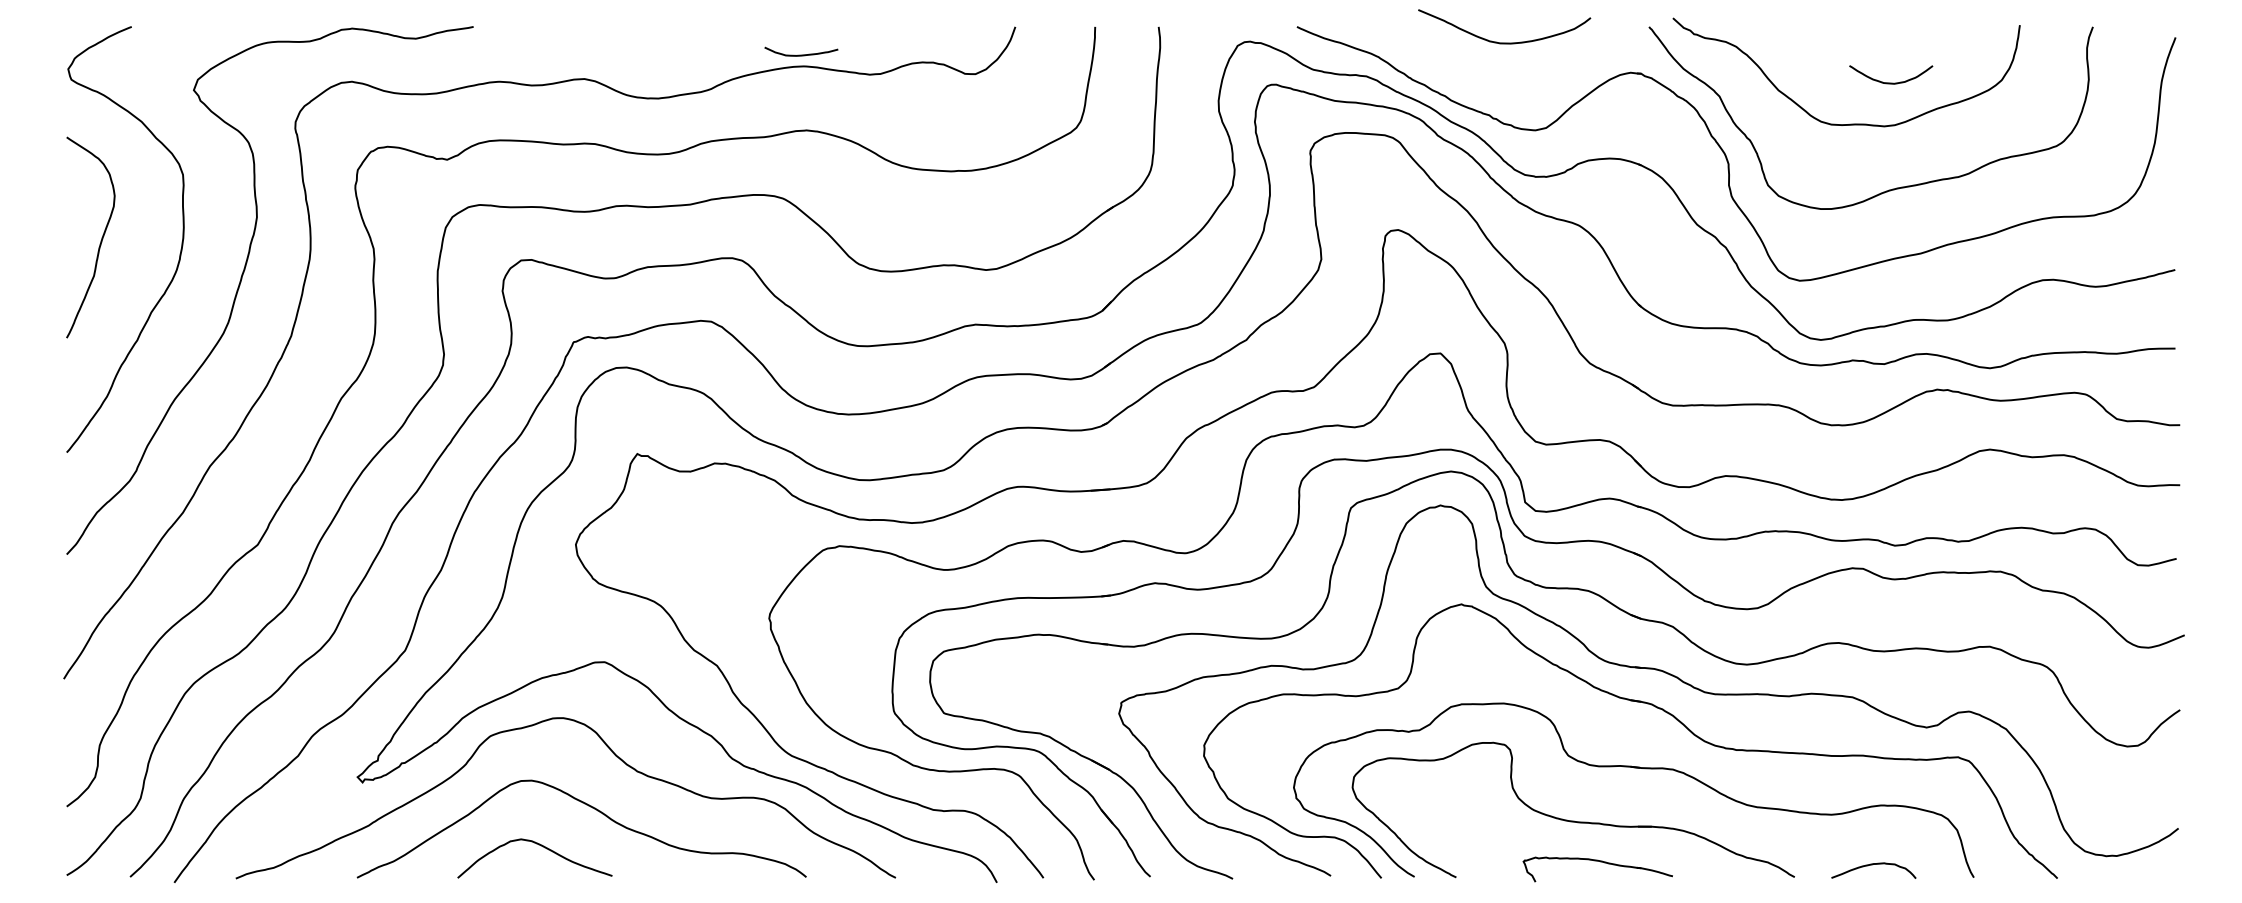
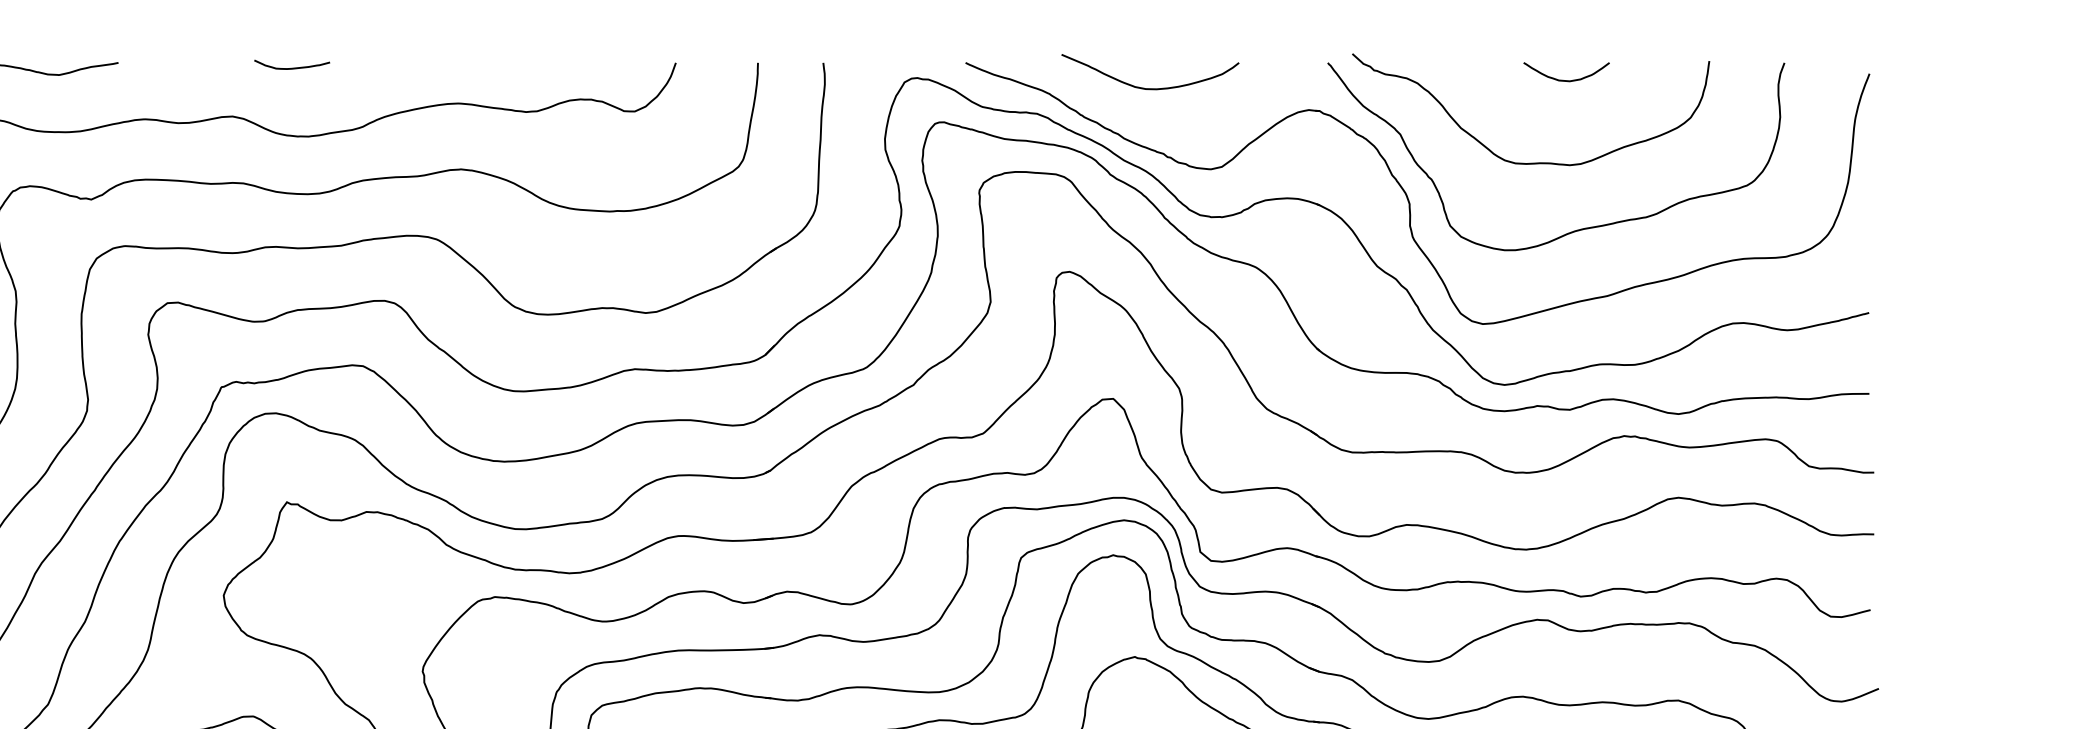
curve: (1504, 42) -> (1150, 88), moved
curve: (801, 54) -> (292, 67), moved
curve: (1891, 82) -> (1566, 79), moved

